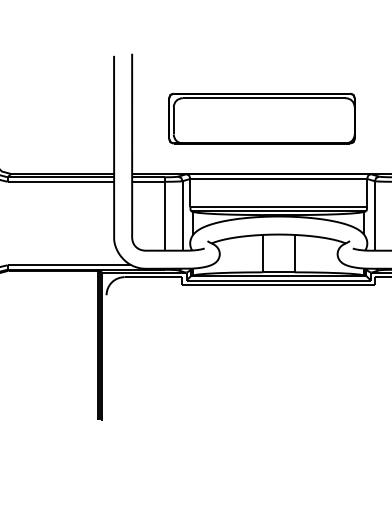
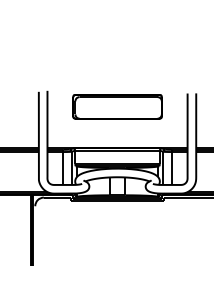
part: (261, 117) -> (117, 106), moved

